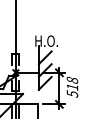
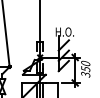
text: (72, 86) -> (85, 68), 518 -> 350

